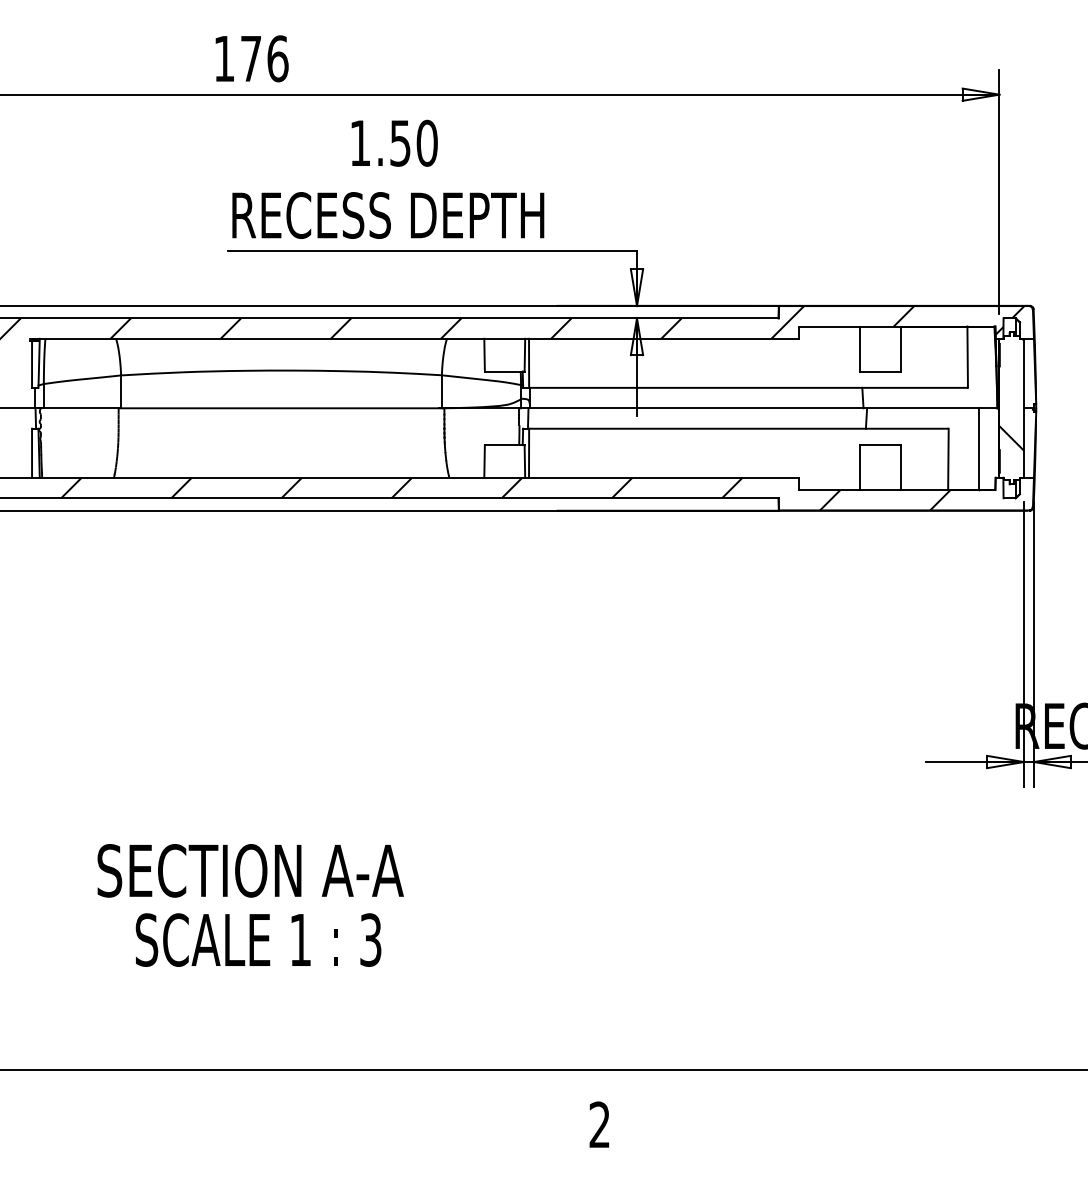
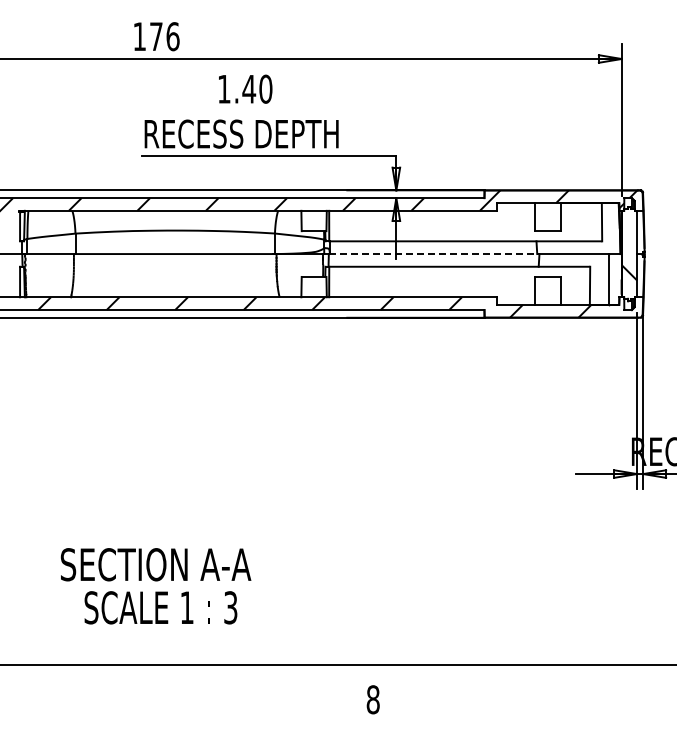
text: (400, 143) -> (249, 89), 1.50 -> 1.40
line: (698, 409) -> (434, 254), solid -> dashed
text: (249, 905) -> (155, 586), moved
text: (598, 1124) -> (372, 699), 2 -> 8

